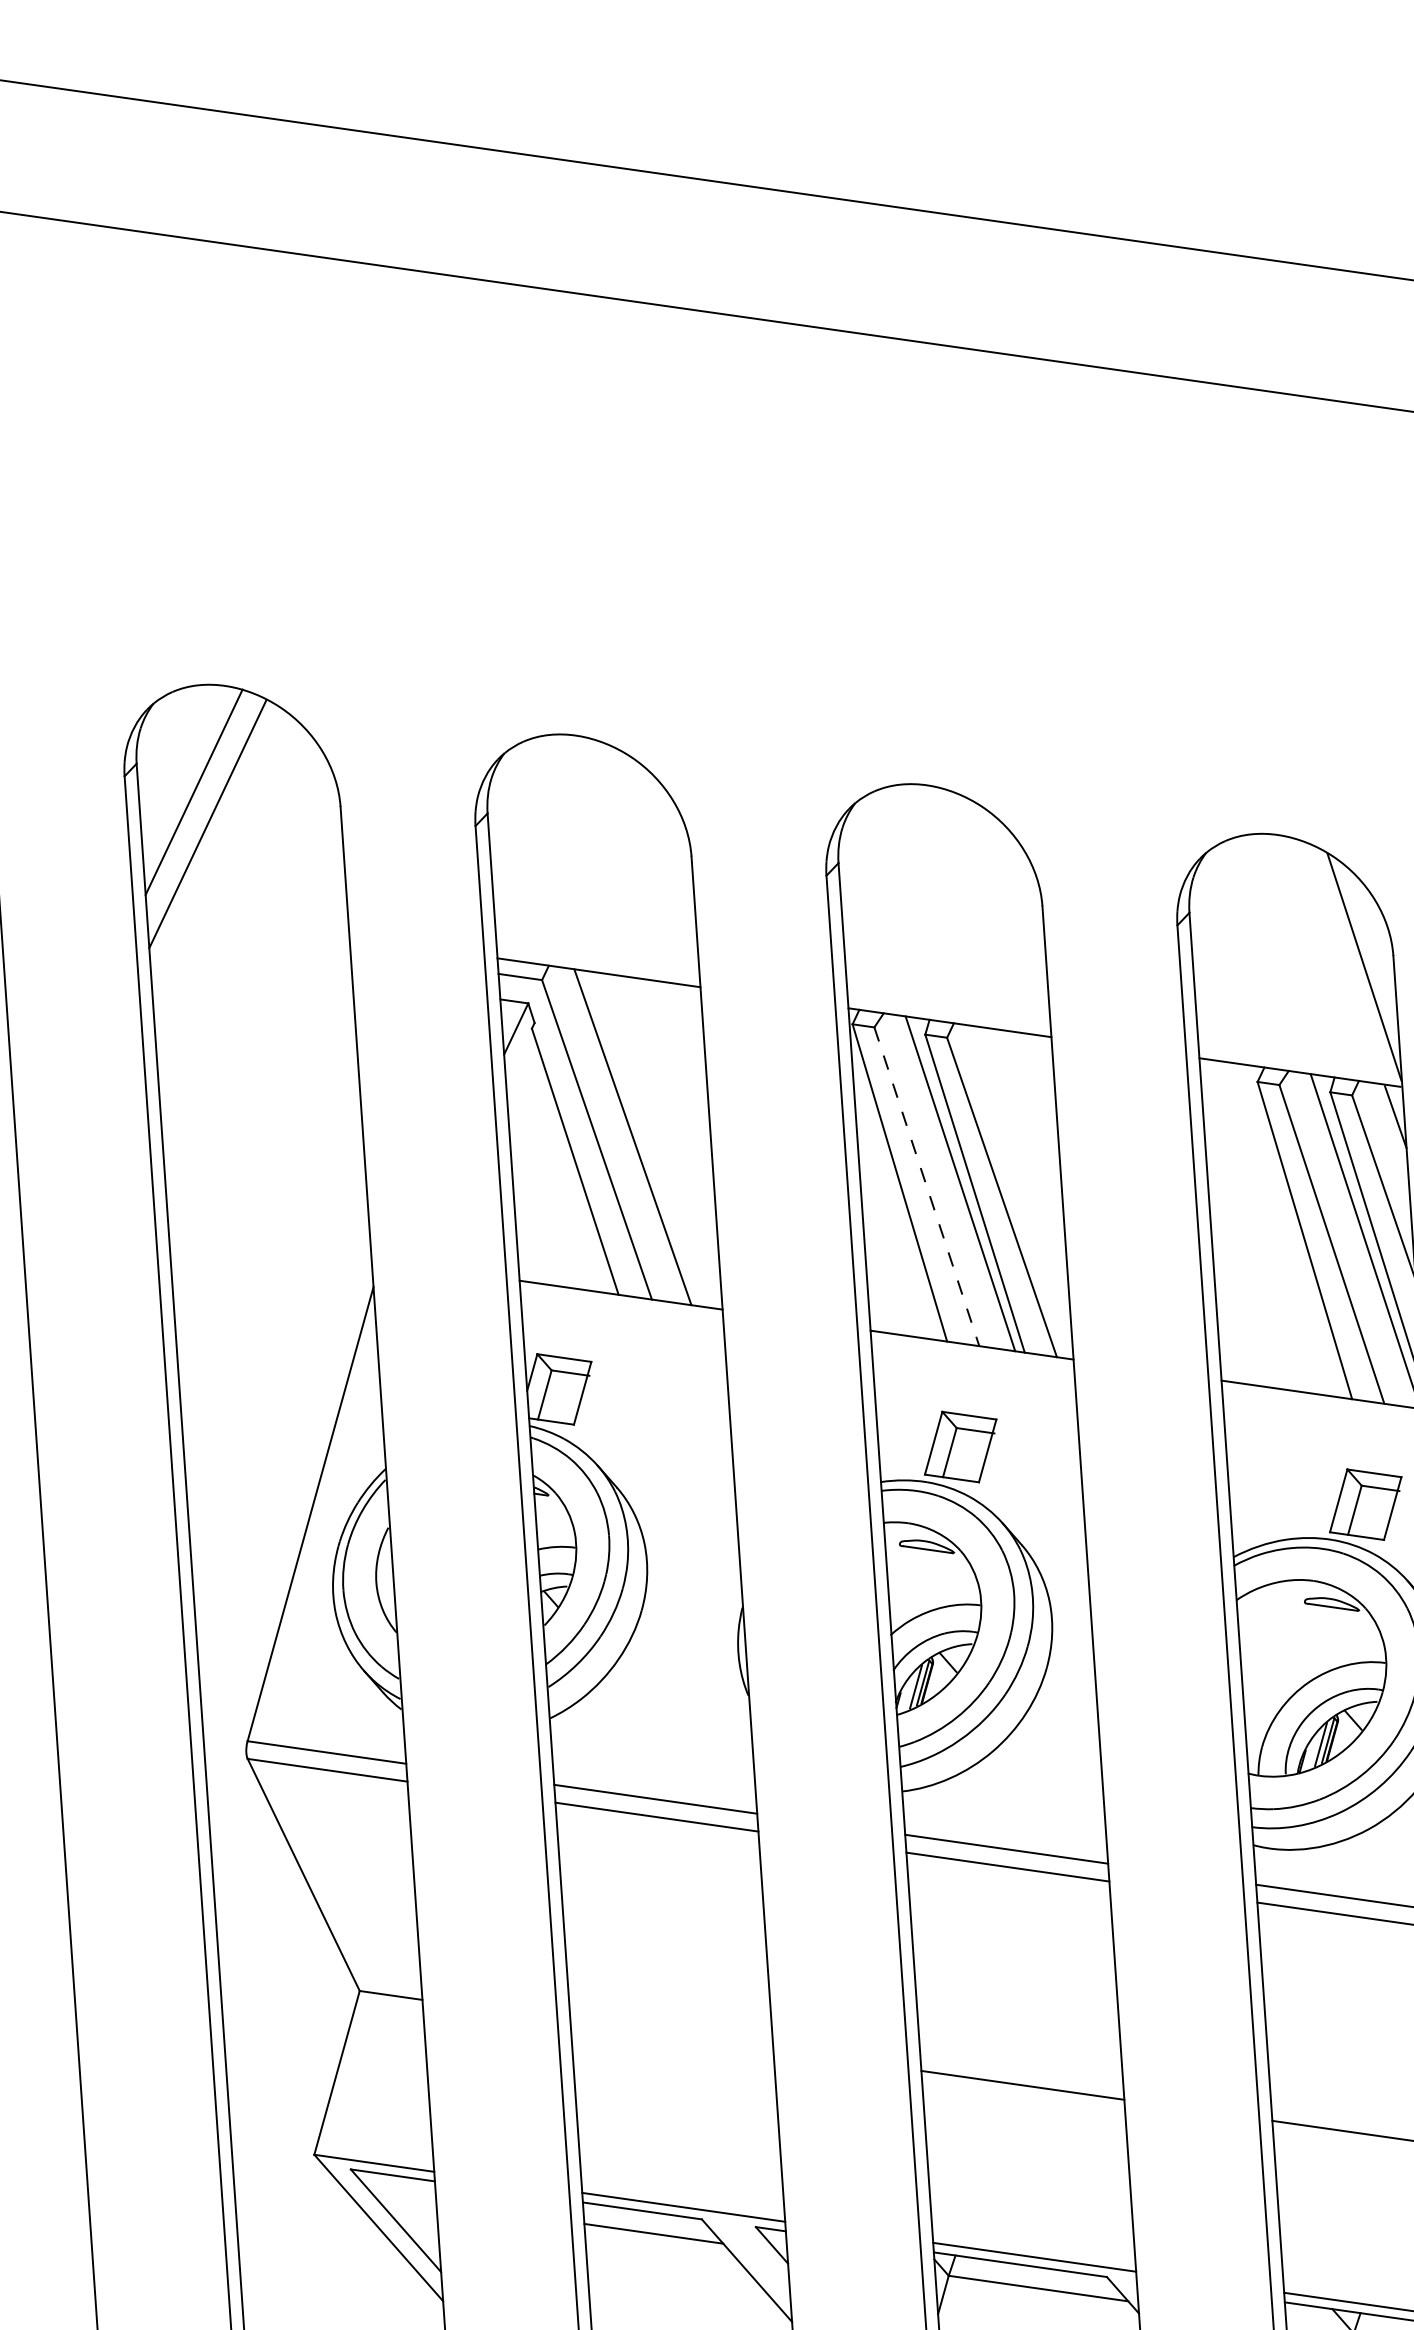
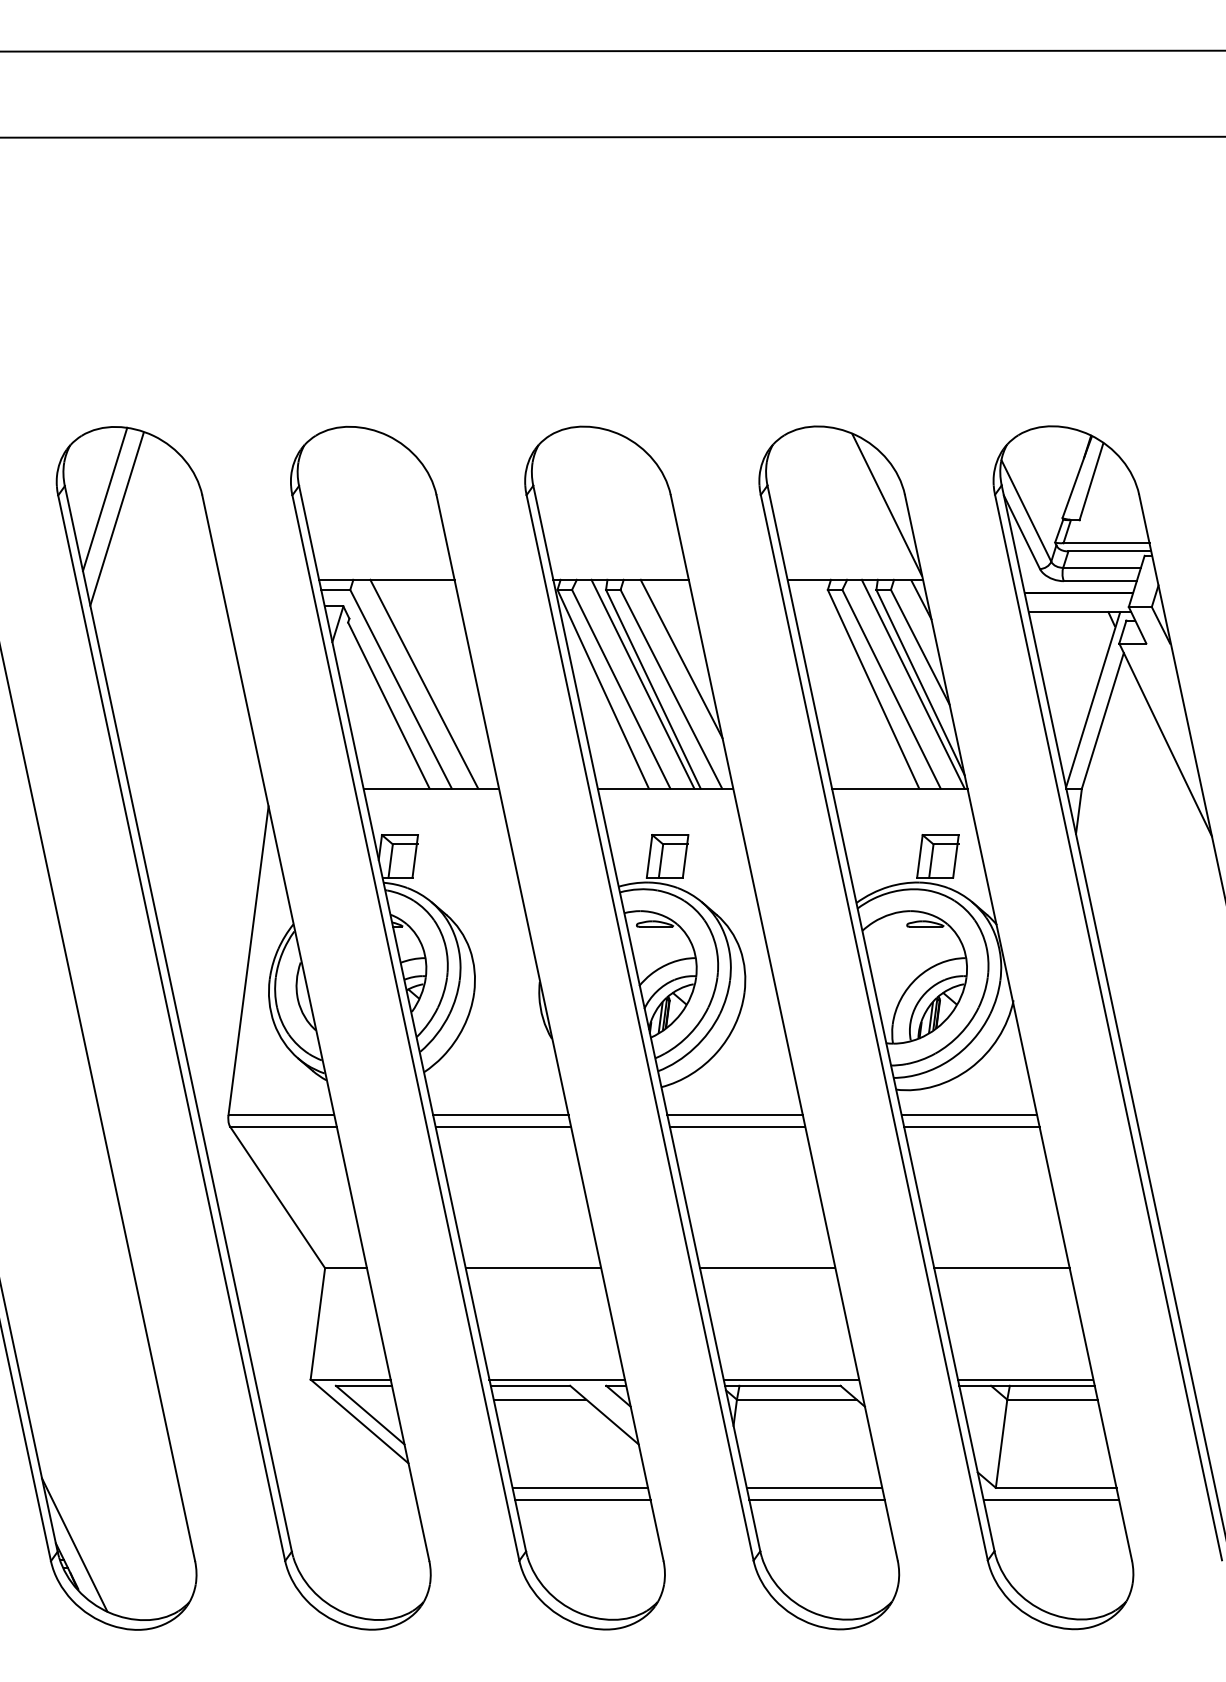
line: (1023, 1153) -> (681, 658), added
line: (927, 1187) -> (621, 689), dashed -> solid
line: (671, 2035) -> (533, 1268), added

